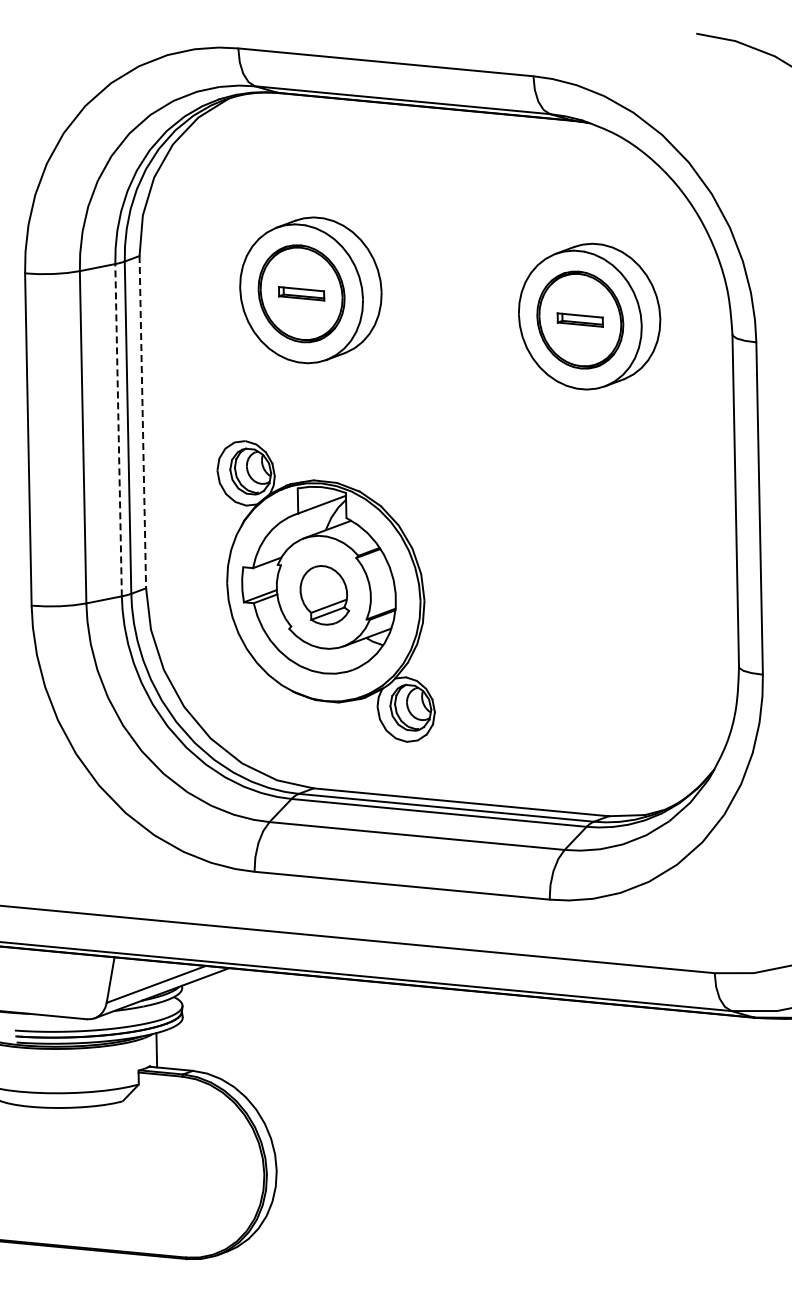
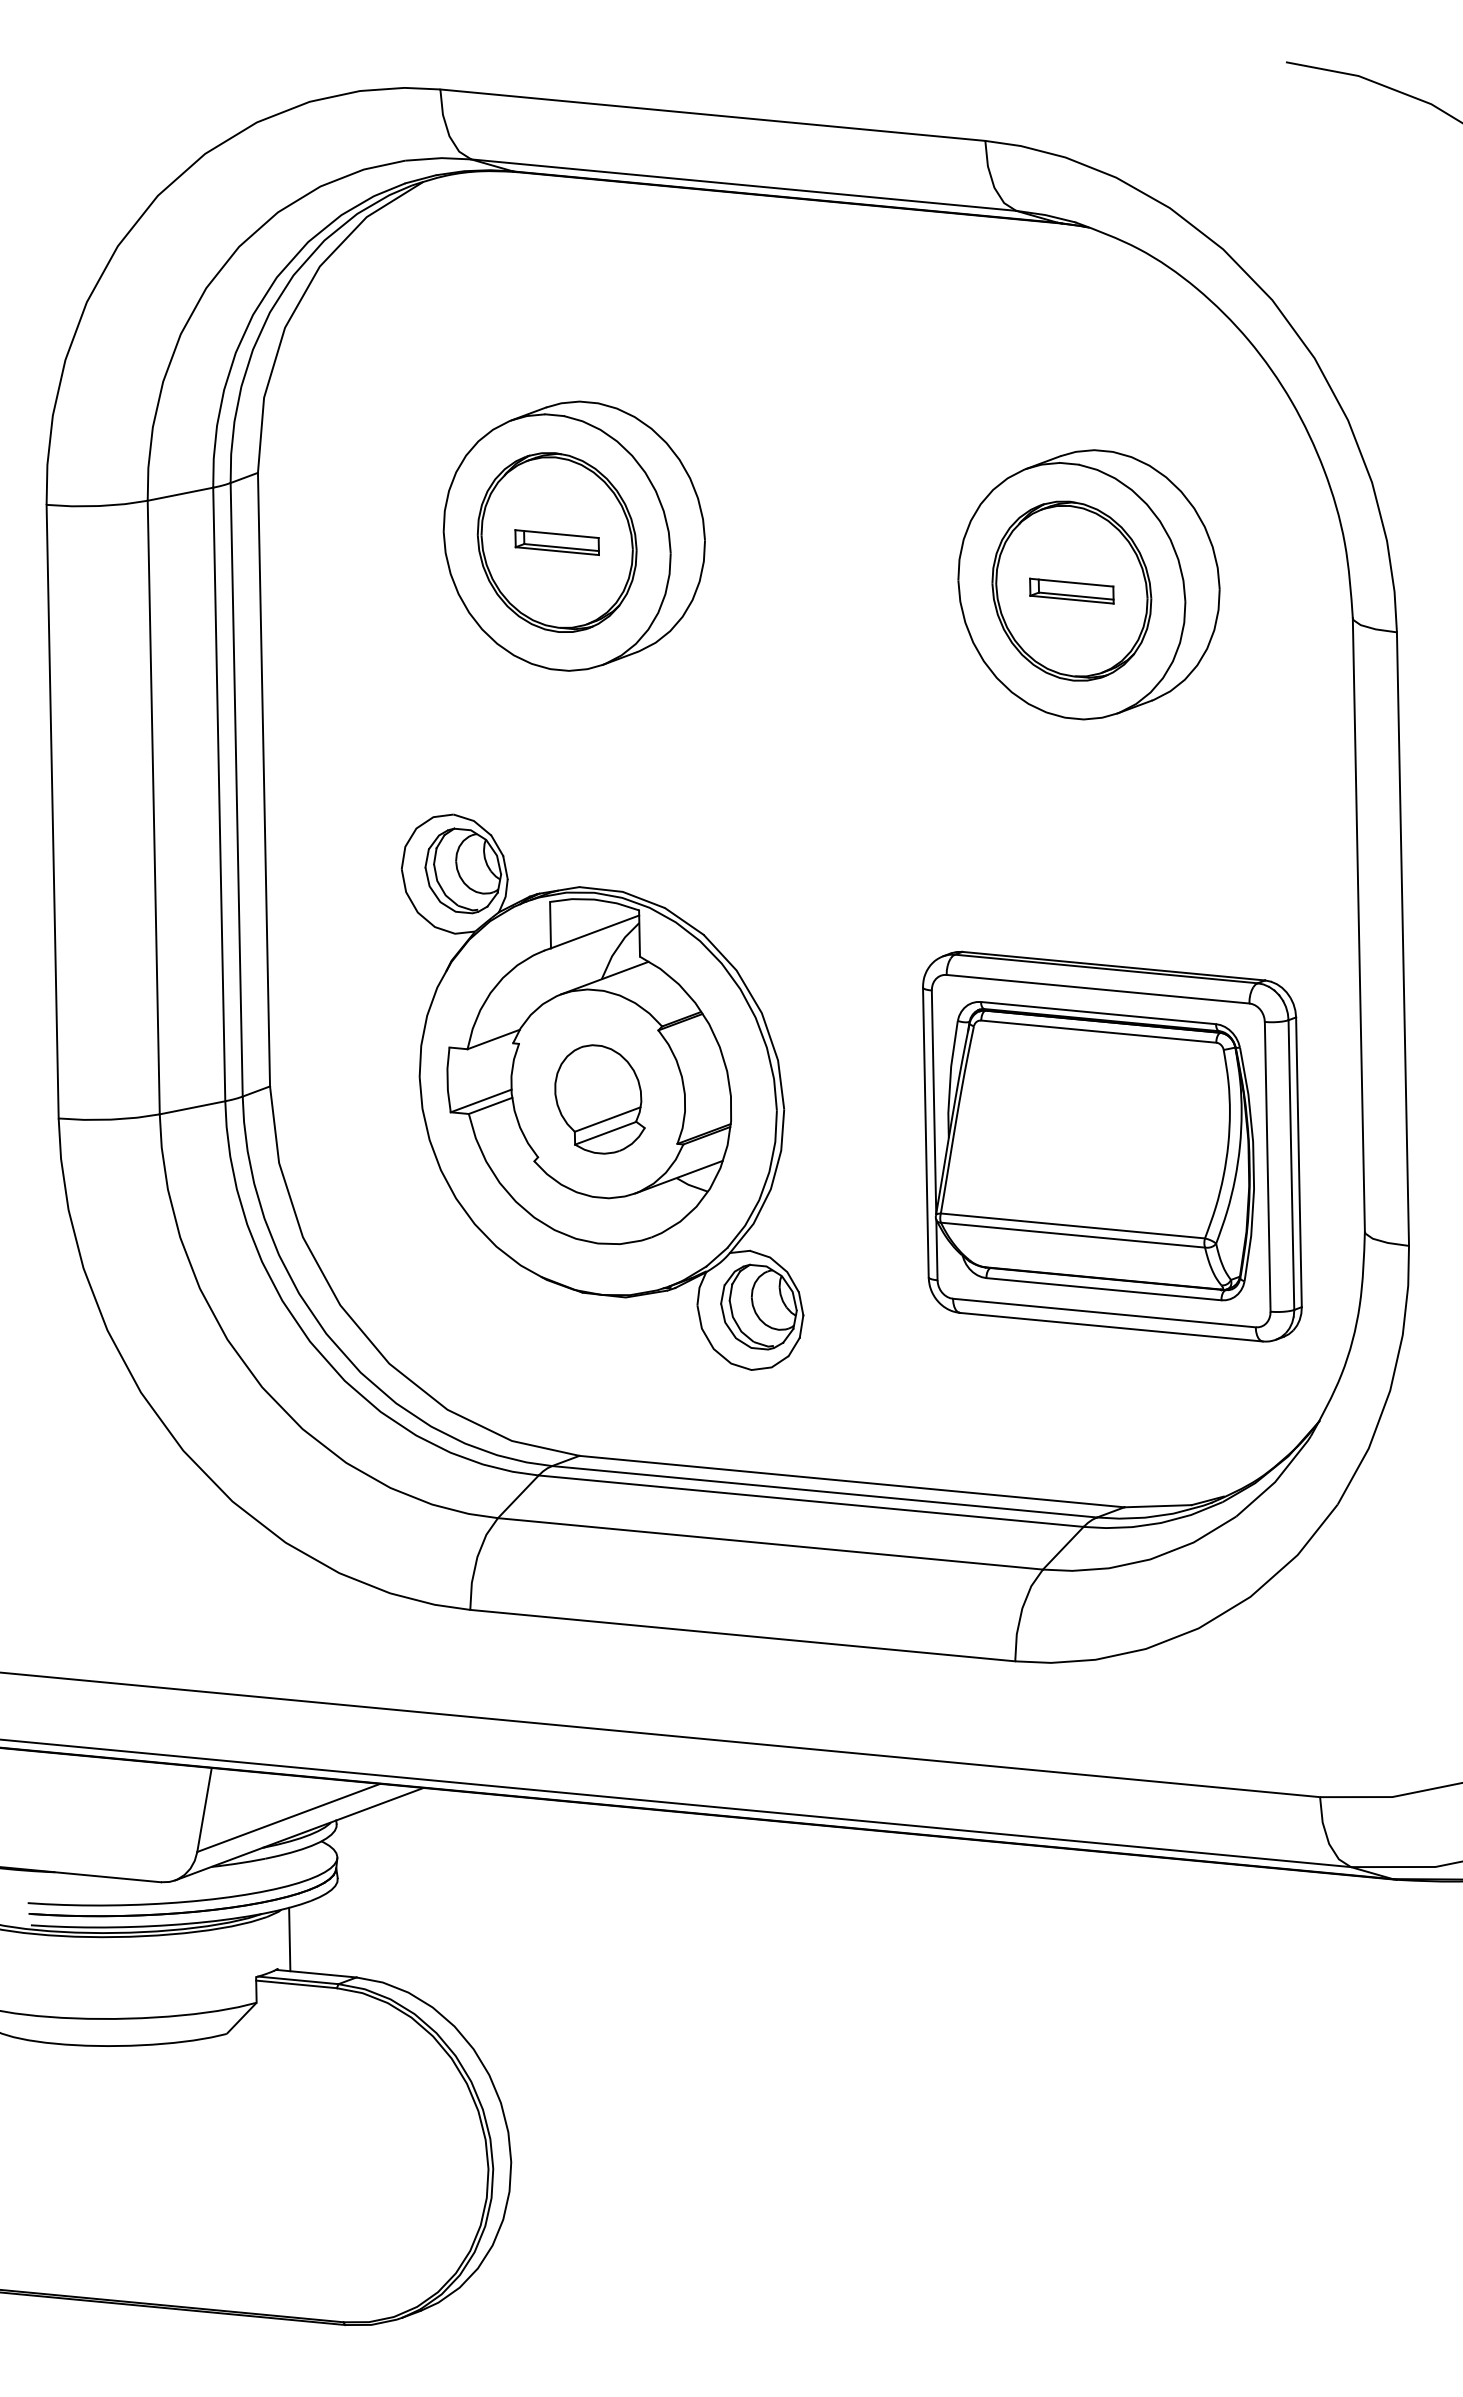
line: (142, 422) -> (263, 780), dashed -> solid
line: (118, 429) -> (219, 793), dashed -> solid
part: (601, 620) -> (1110, 1145), added

